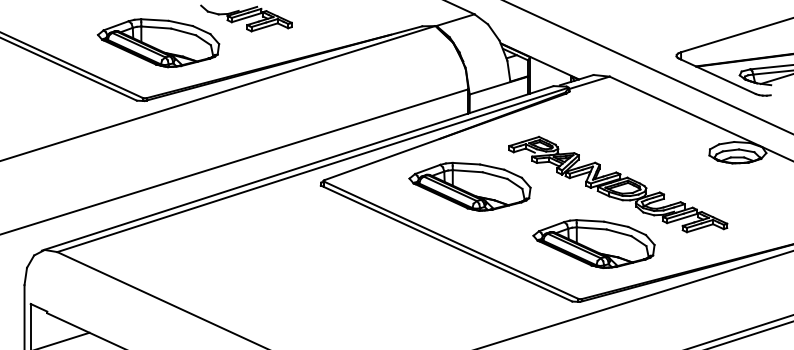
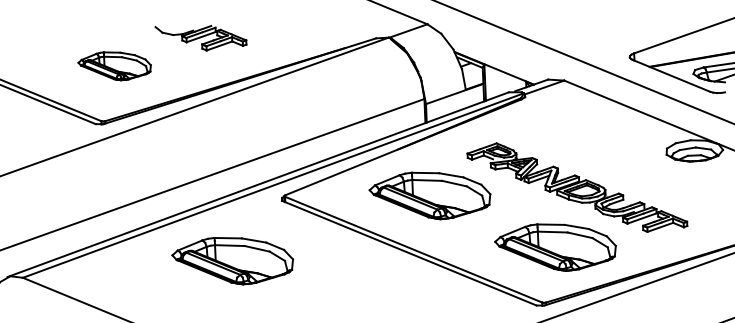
part: (158, 43) -> (114, 66), size x0.6
part: (268, 243) -> (232, 260), added

